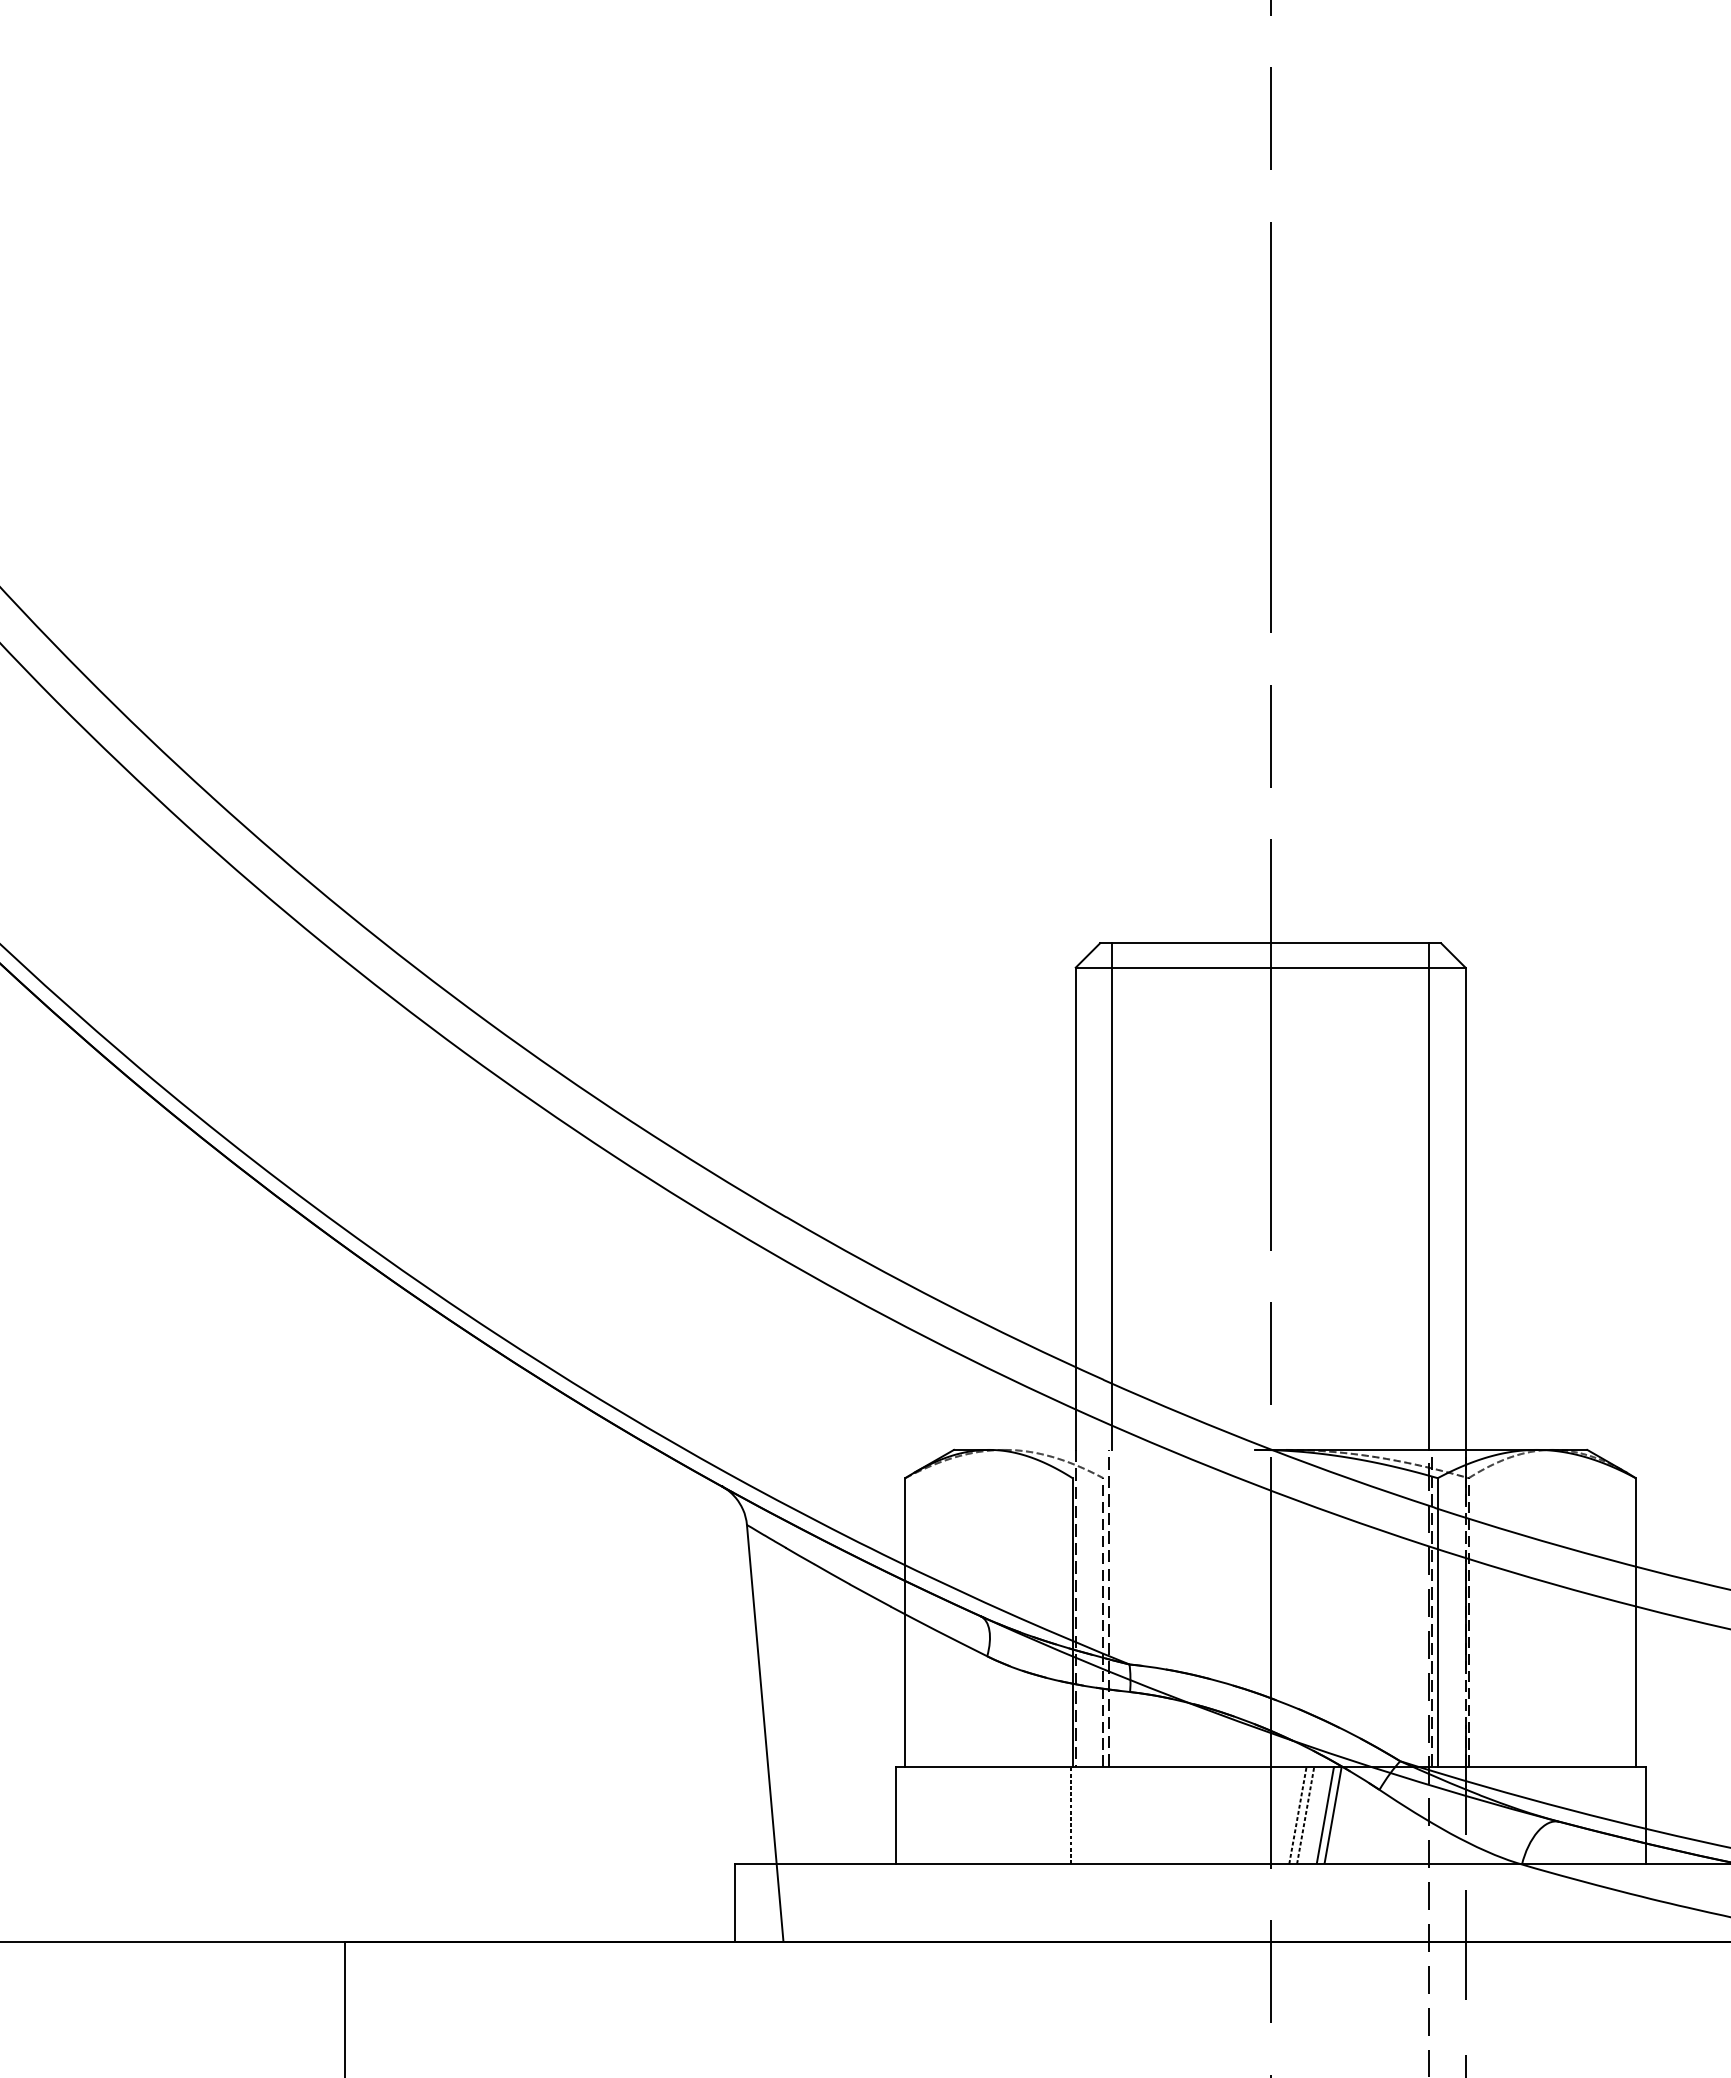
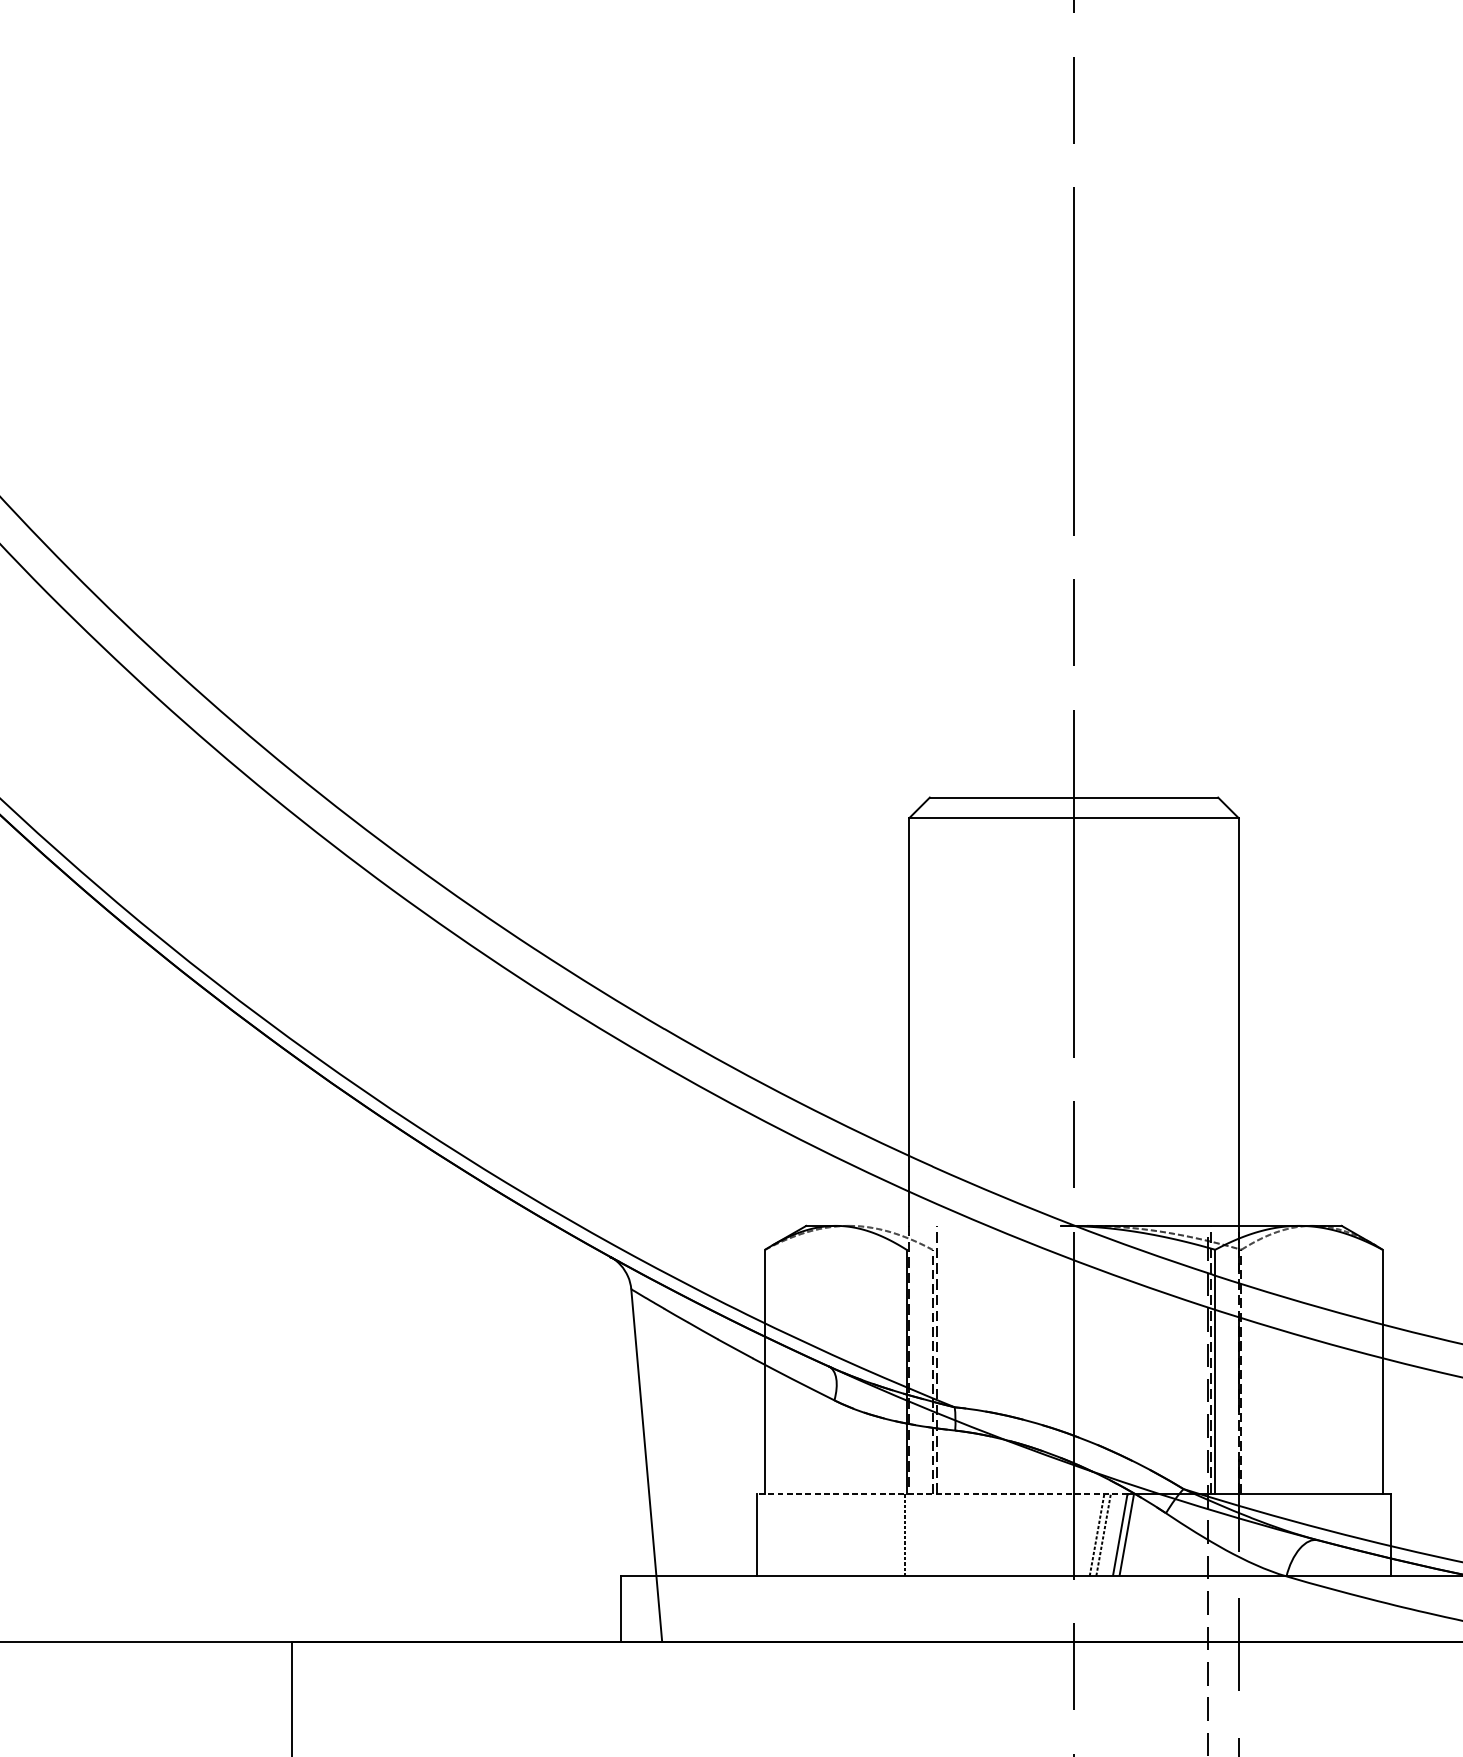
line: (1112, 1196) -> (940, 1011), removed
line: (1429, 1196) -> (1208, 1011), removed
line: (1114, 1766) -> (942, 1493), solid -> dashed

